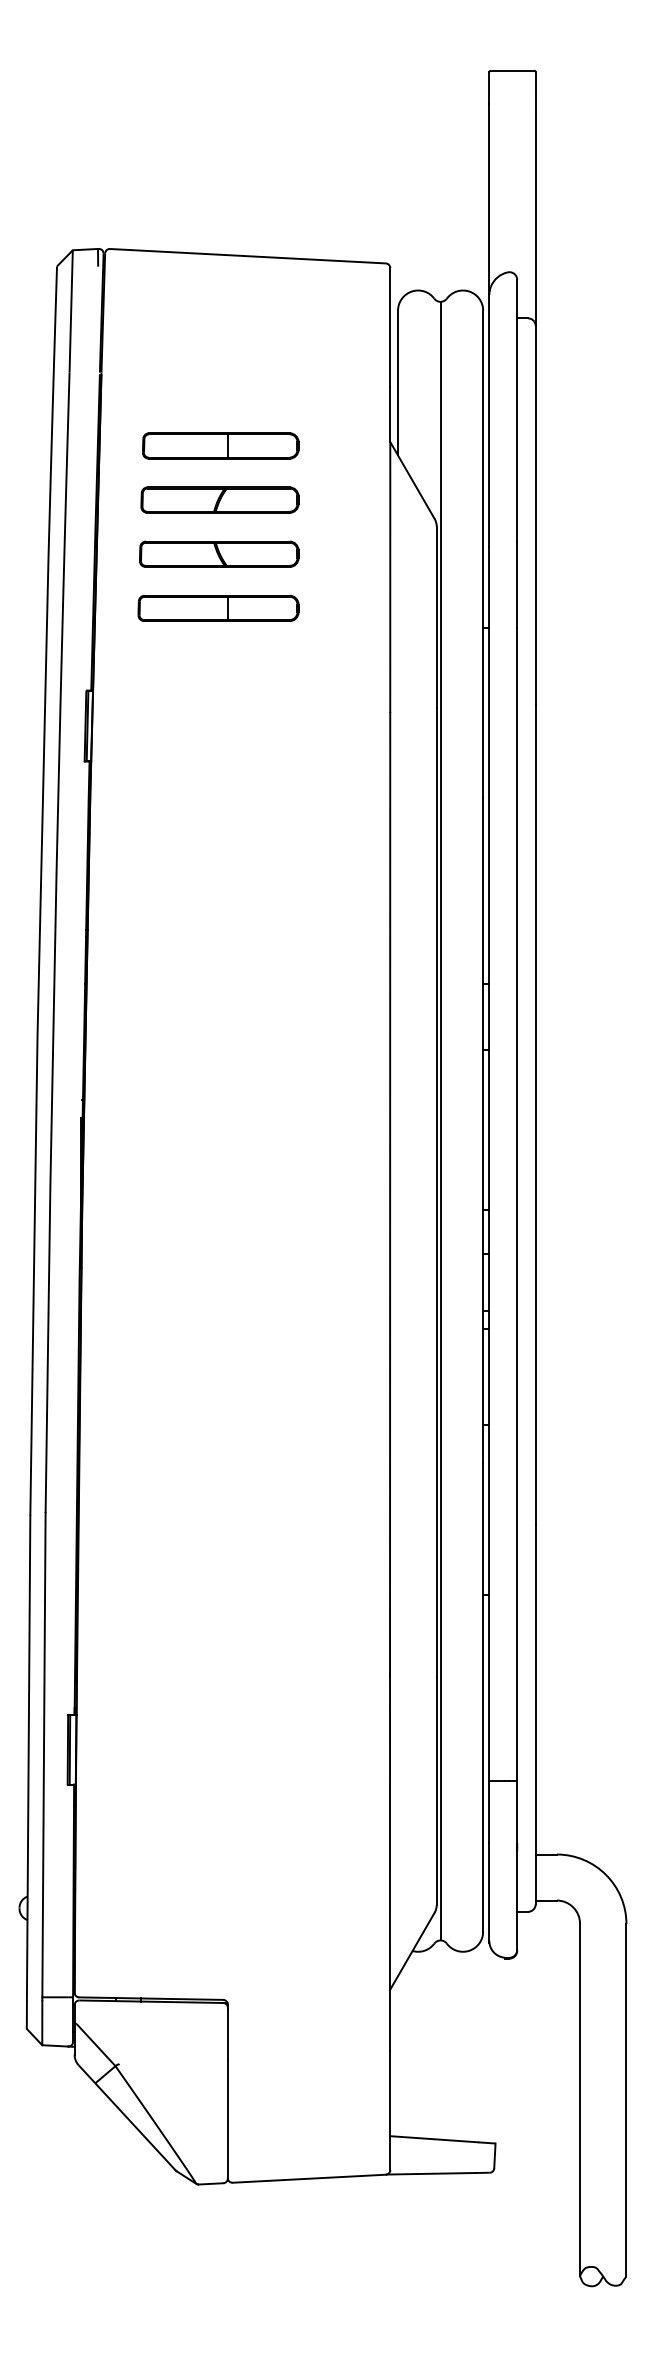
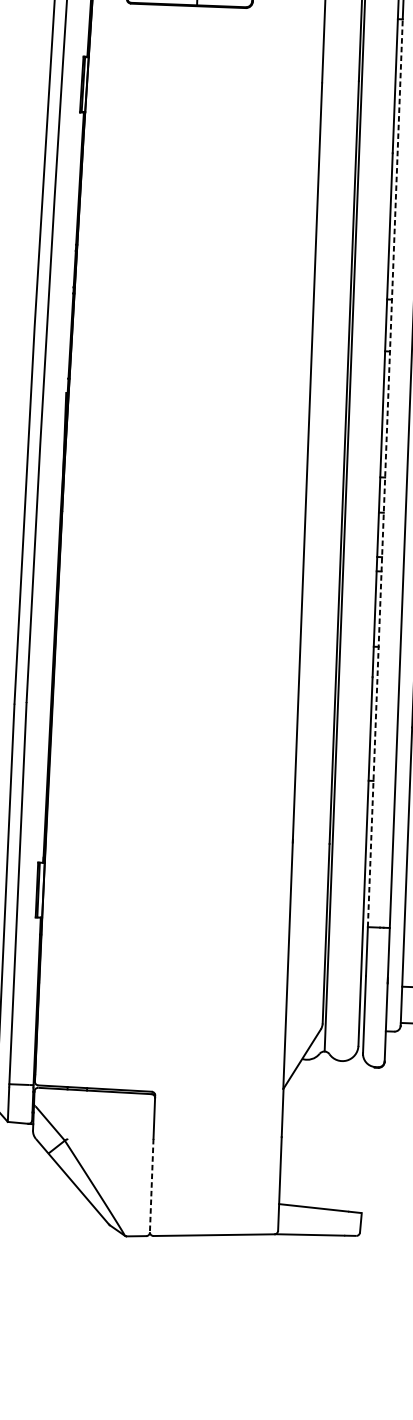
line: (489, 1203) -> (385, 472), solid -> dashed
line: (227, 2119) -> (151, 1186), solid -> dashed

